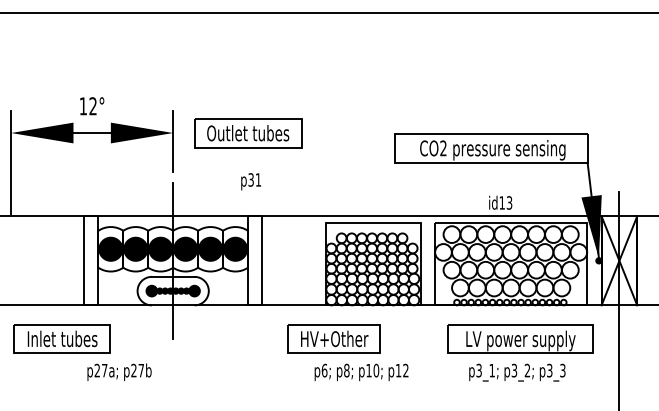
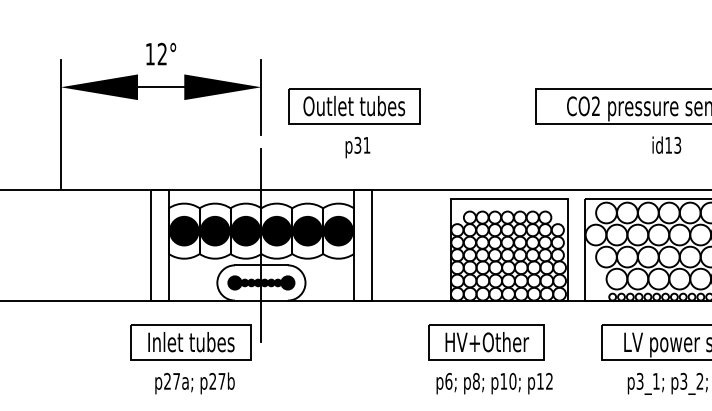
part: (248, 133) -> (354, 106), moved
text: (500, 202) -> (666, 144), moved
part: (61, 338) -> (190, 341), moved
part: (333, 338) -> (485, 341), moved

